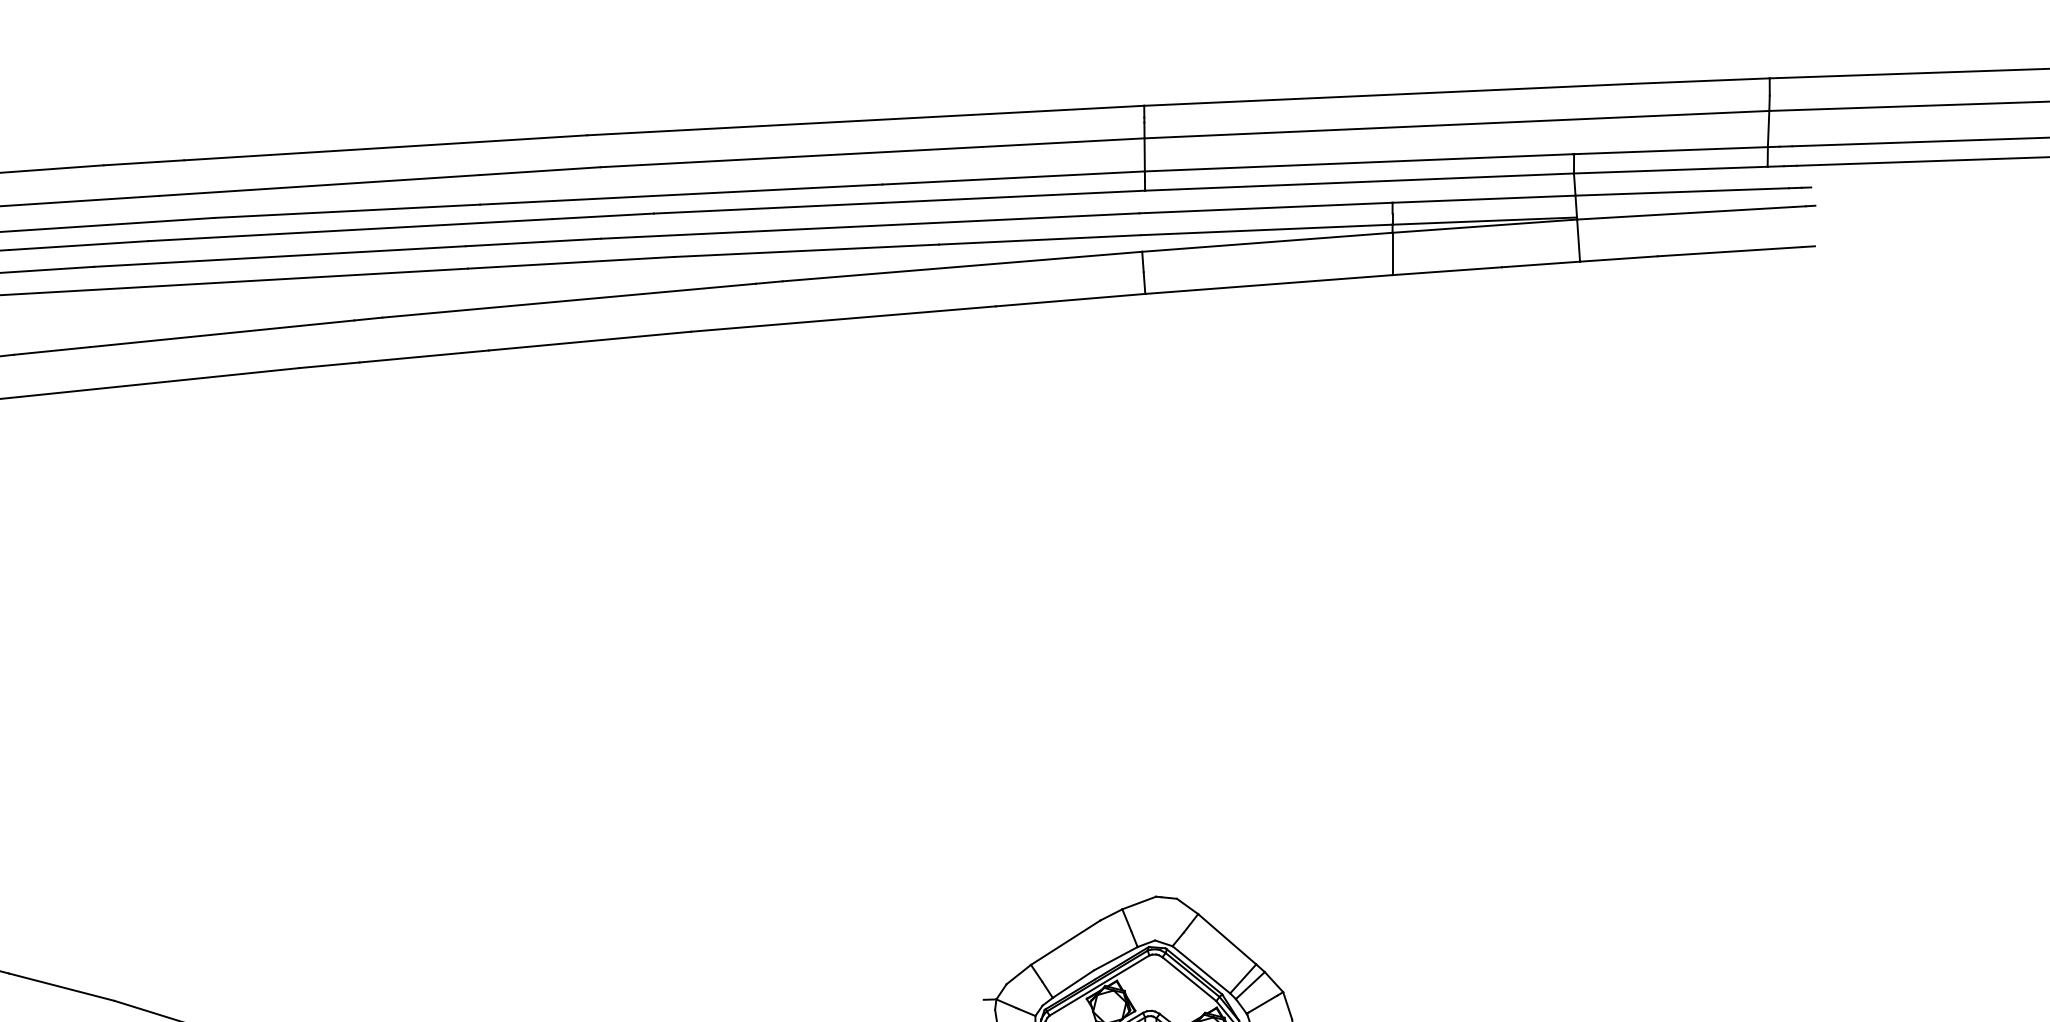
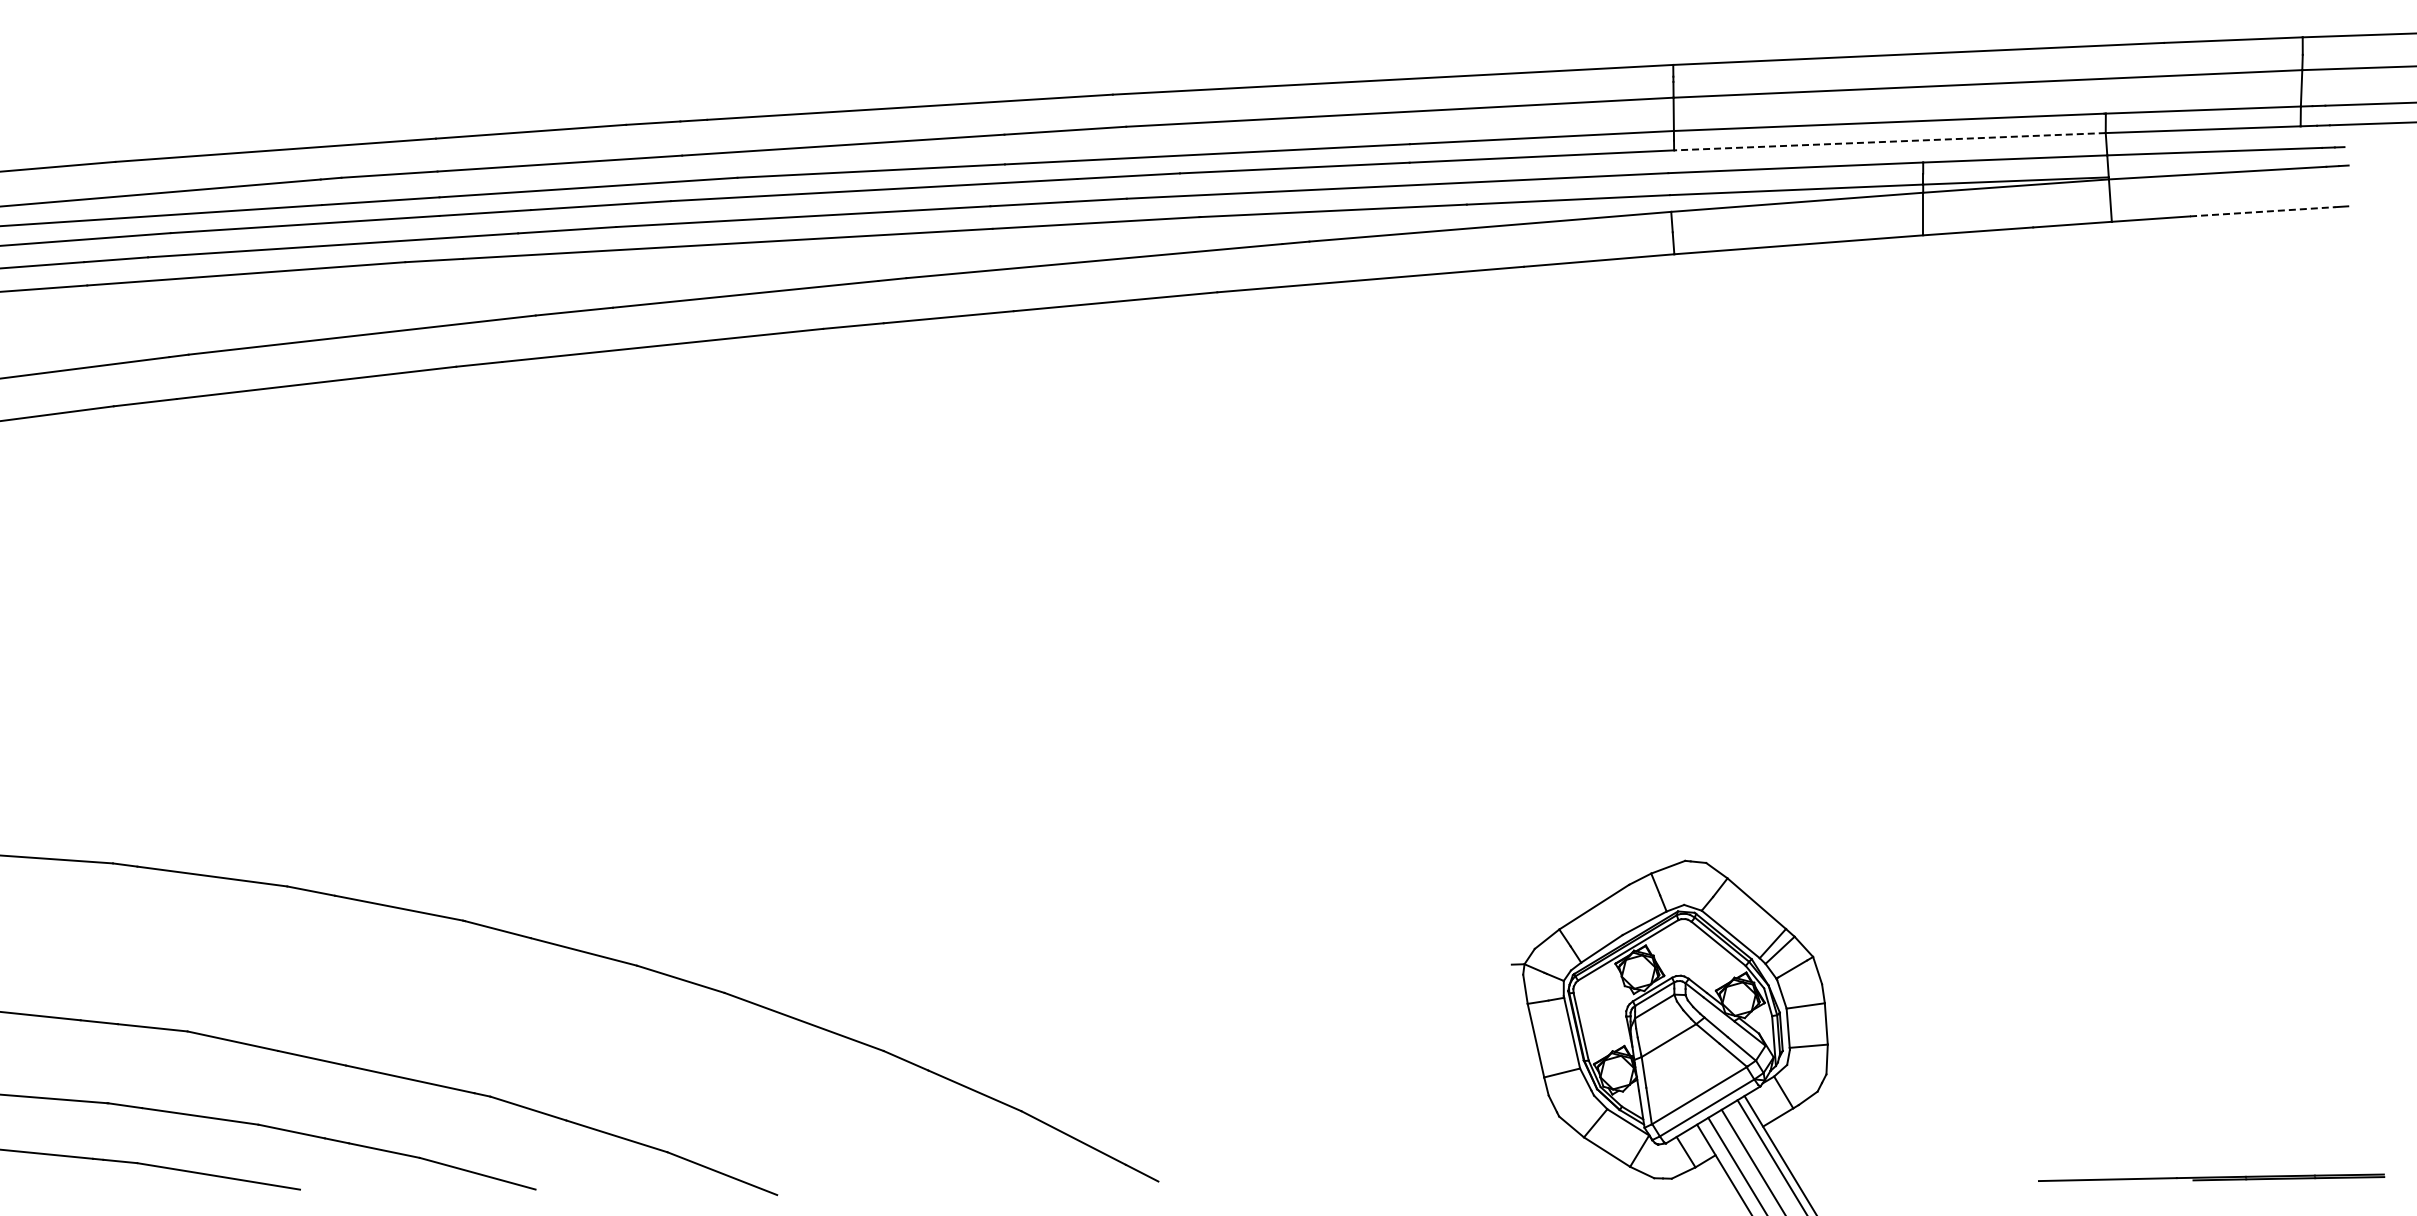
line: (1359, 181) -> (1889, 141), solid -> dashed
line: (1729, 251) -> (2262, 211), solid -> dashed

